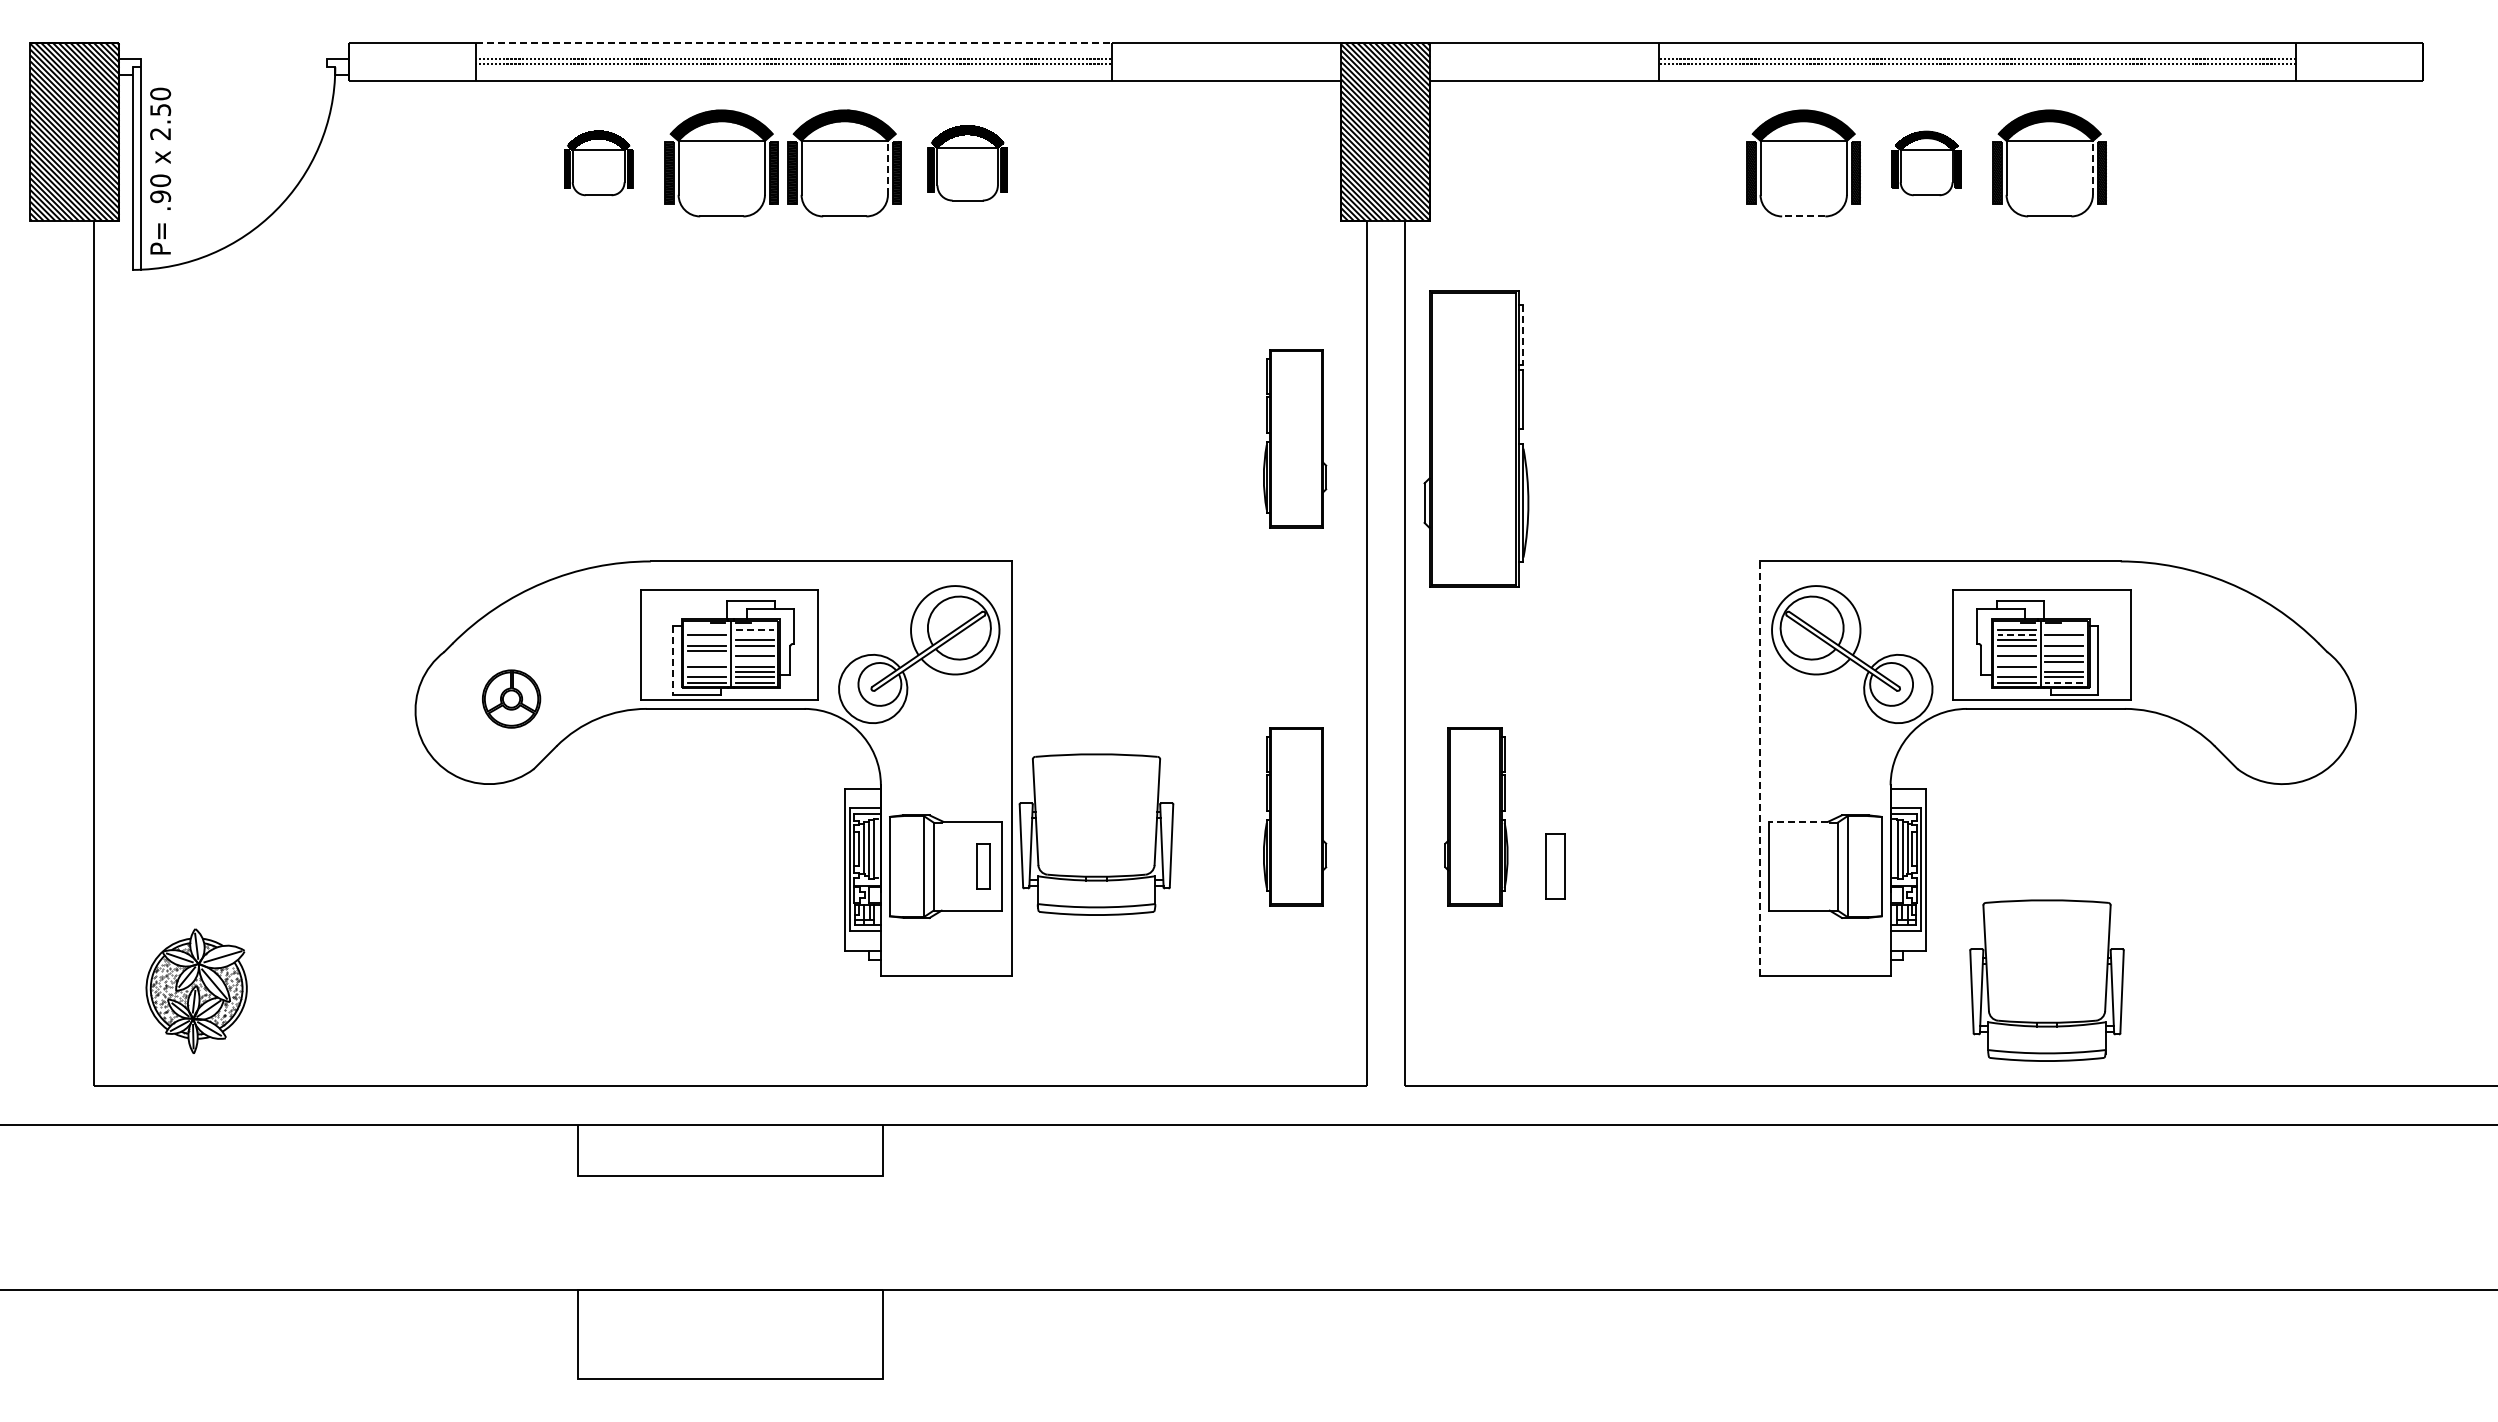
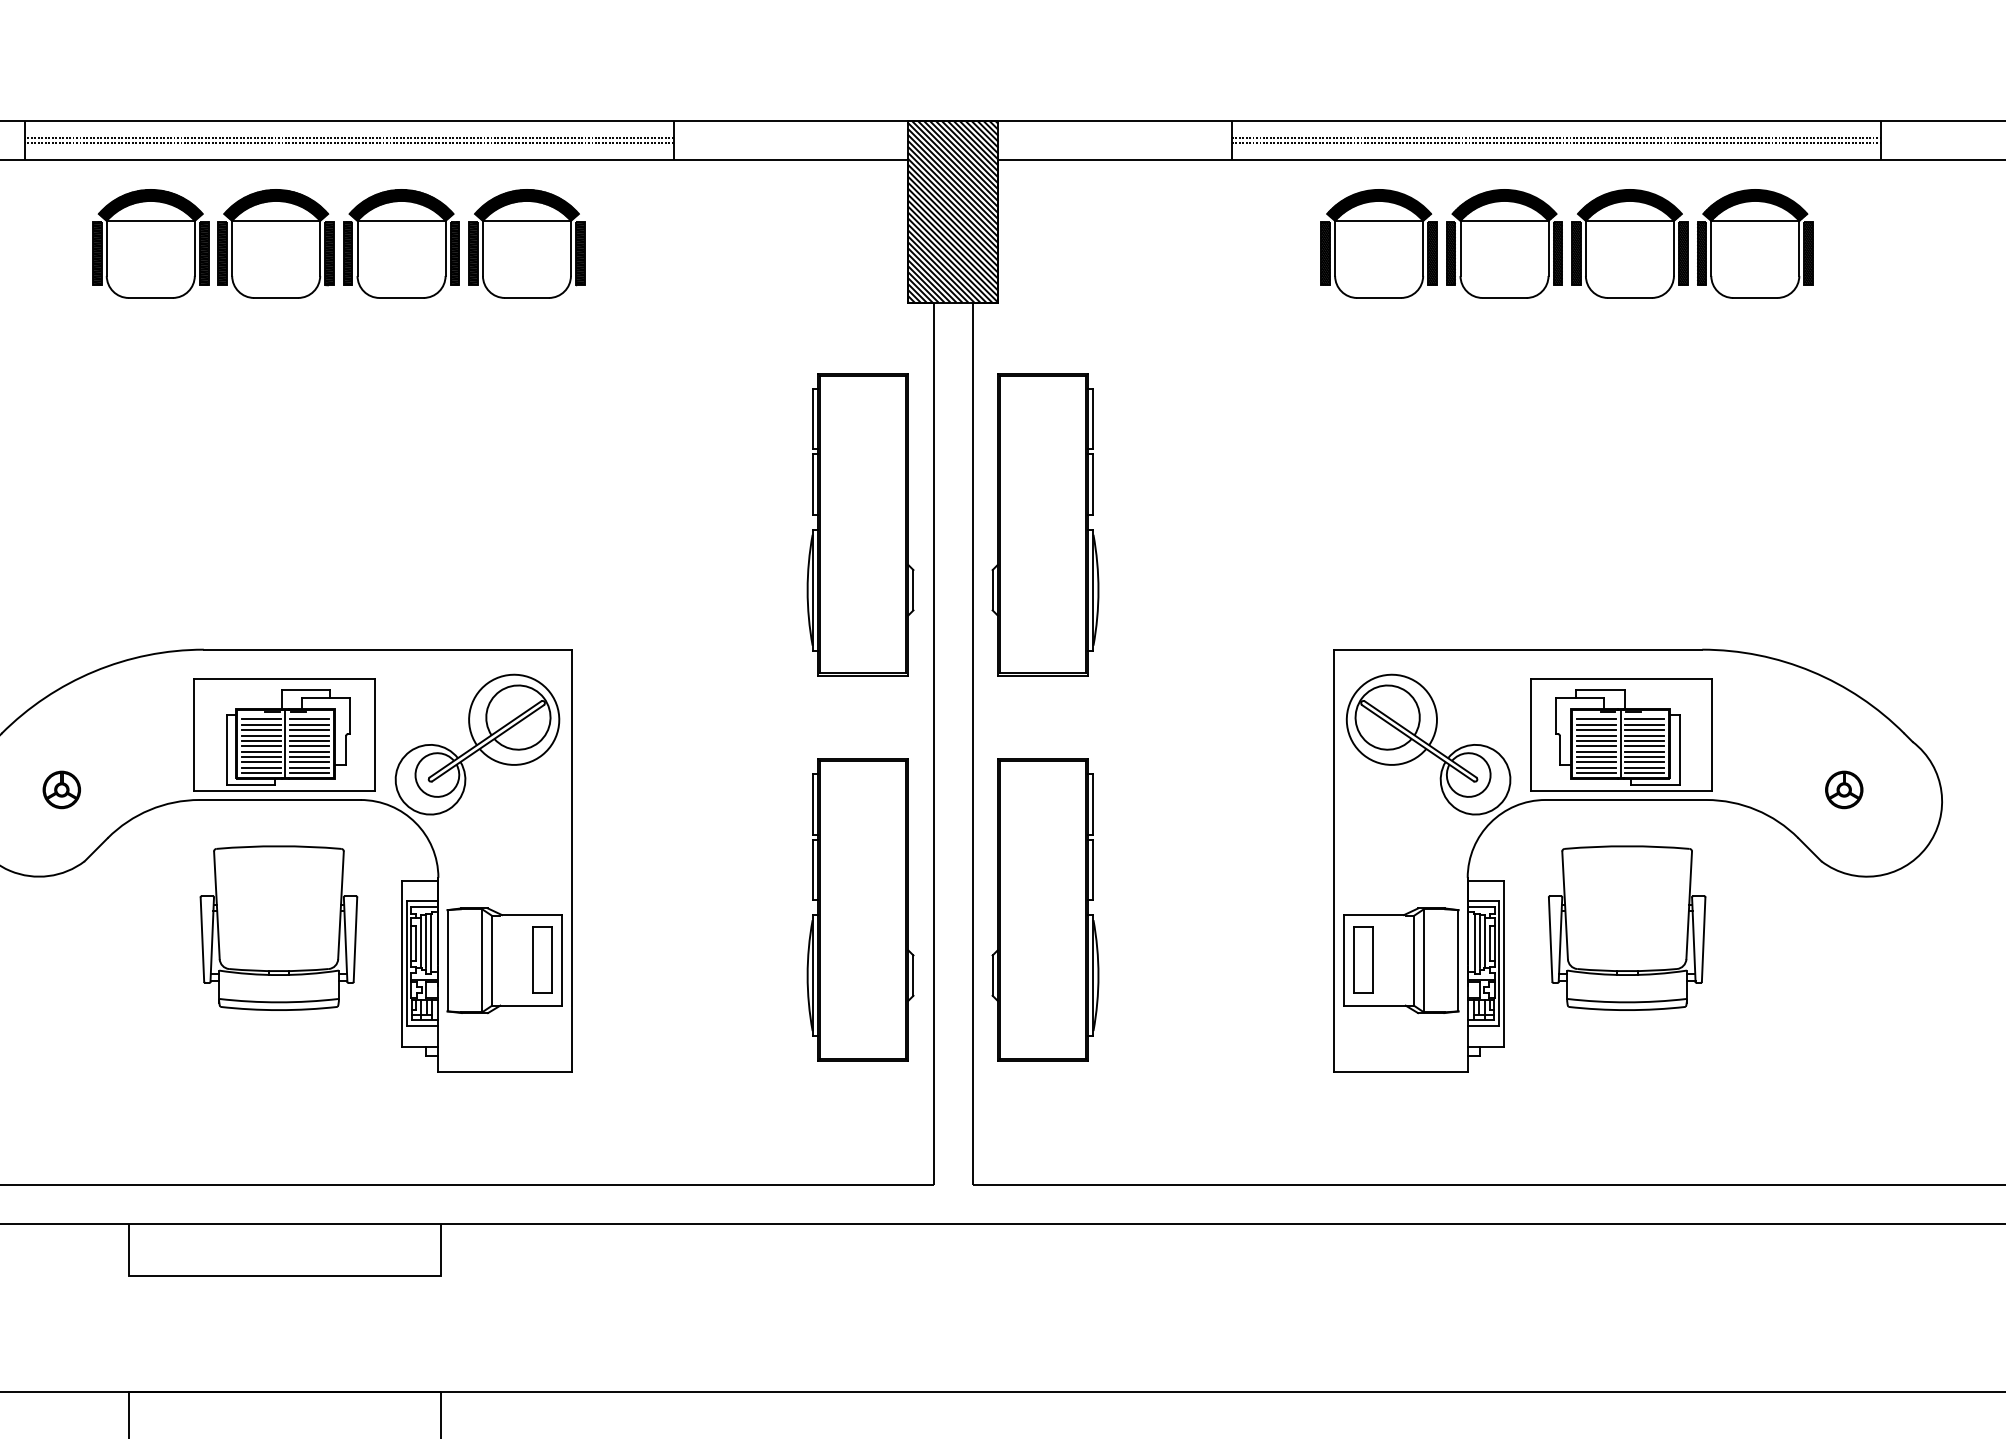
line: (794, 42) -> (350, 120), dashed -> solid
part: (598, 163) -> (150, 244), size x1.67
part: (967, 163) -> (526, 244), size x1.43
part: (1926, 163) -> (1504, 244), size x1.67
part: (2172, 163) -> (1755, 244), added
line: (887, 167) -> (445, 248), dashed -> solid
line: (2092, 167) -> (1673, 248), dashed -> solid
line: (1803, 216) -> (1378, 298), dashed -> solid
line: (1523, 335) -> (1093, 419), dashed -> solid
part: (1294, 438) -> (860, 524), size x1.67
line: (707, 629) -> (261, 719), added
line: (755, 629) -> (310, 719), dashed -> solid
line: (2064, 629) -> (1644, 719), added
line: (754, 635) -> (309, 725), added
line: (2016, 635) -> (1596, 725), dashed -> solid
line: (707, 640) -> (261, 730), added
line: (2064, 640) -> (1644, 730), added
line: (754, 650) -> (309, 740), added
line: (2016, 650) -> (1596, 740), added
line: (2064, 650) -> (1644, 740), added
line: (707, 656) -> (261, 746), added
line: (673, 660) -> (226, 750), dashed -> solid
line: (707, 661) -> (261, 751), added
line: (754, 661) -> (309, 751), added
line: (2016, 661) -> (1596, 751), added
line: (2064, 666) -> (1644, 756), added
line: (707, 672) -> (261, 762), added
line: (2016, 672) -> (1596, 762), added
line: (2063, 682) -> (1643, 773), dashed -> solid
part: (511, 698) -> (61, 789), size x0.62
part: (2259, 698) -> (1843, 789), added
line: (1759, 768) -> (1334, 860), dashed -> solid
part: (1294, 816) -> (860, 909), size x1.67
part: (1476, 816) -> (1045, 909), size x1.67
line: (1798, 821) -> (1373, 914), dashed -> solid
part: (1096, 834) -> (278, 928), moved
part: (983, 866) -> (542, 960), size x1.43
part: (1555, 866) -> (1363, 960), moved
part: (2046, 980) -> (1626, 928), moved

